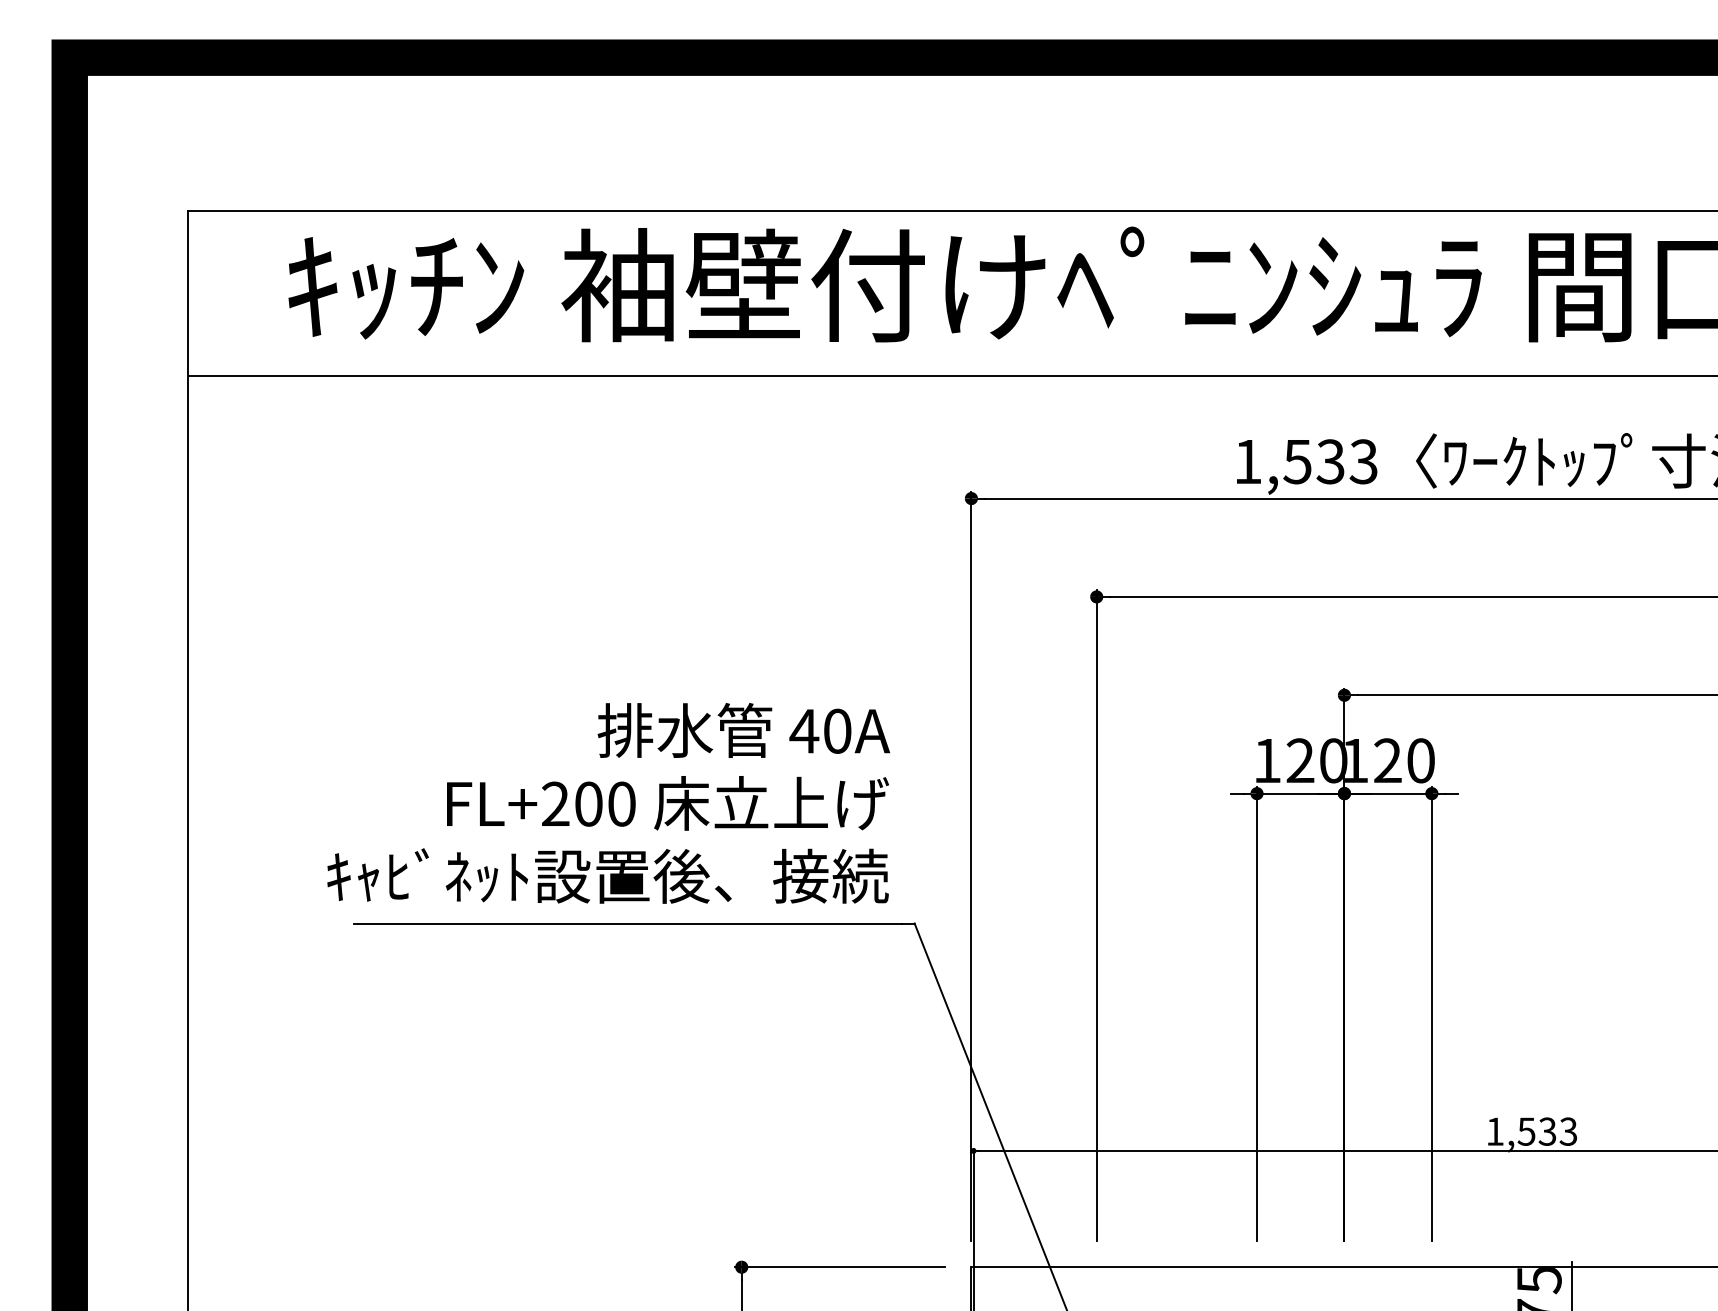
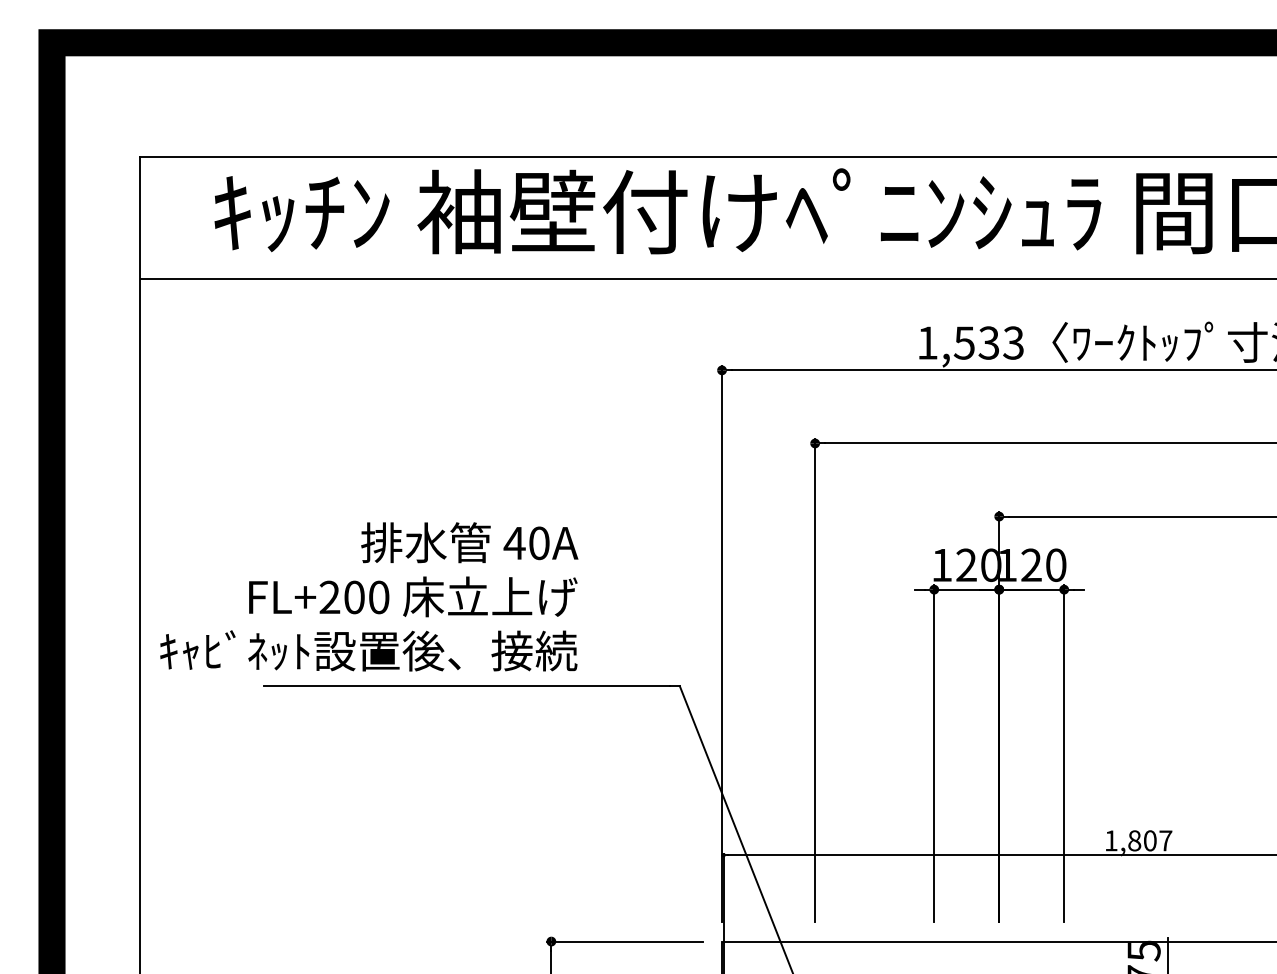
text: (608, 803) -> (369, 596), moved
text: (1547, 1131) -> (1150, 840), 1,533 -> 1,807

